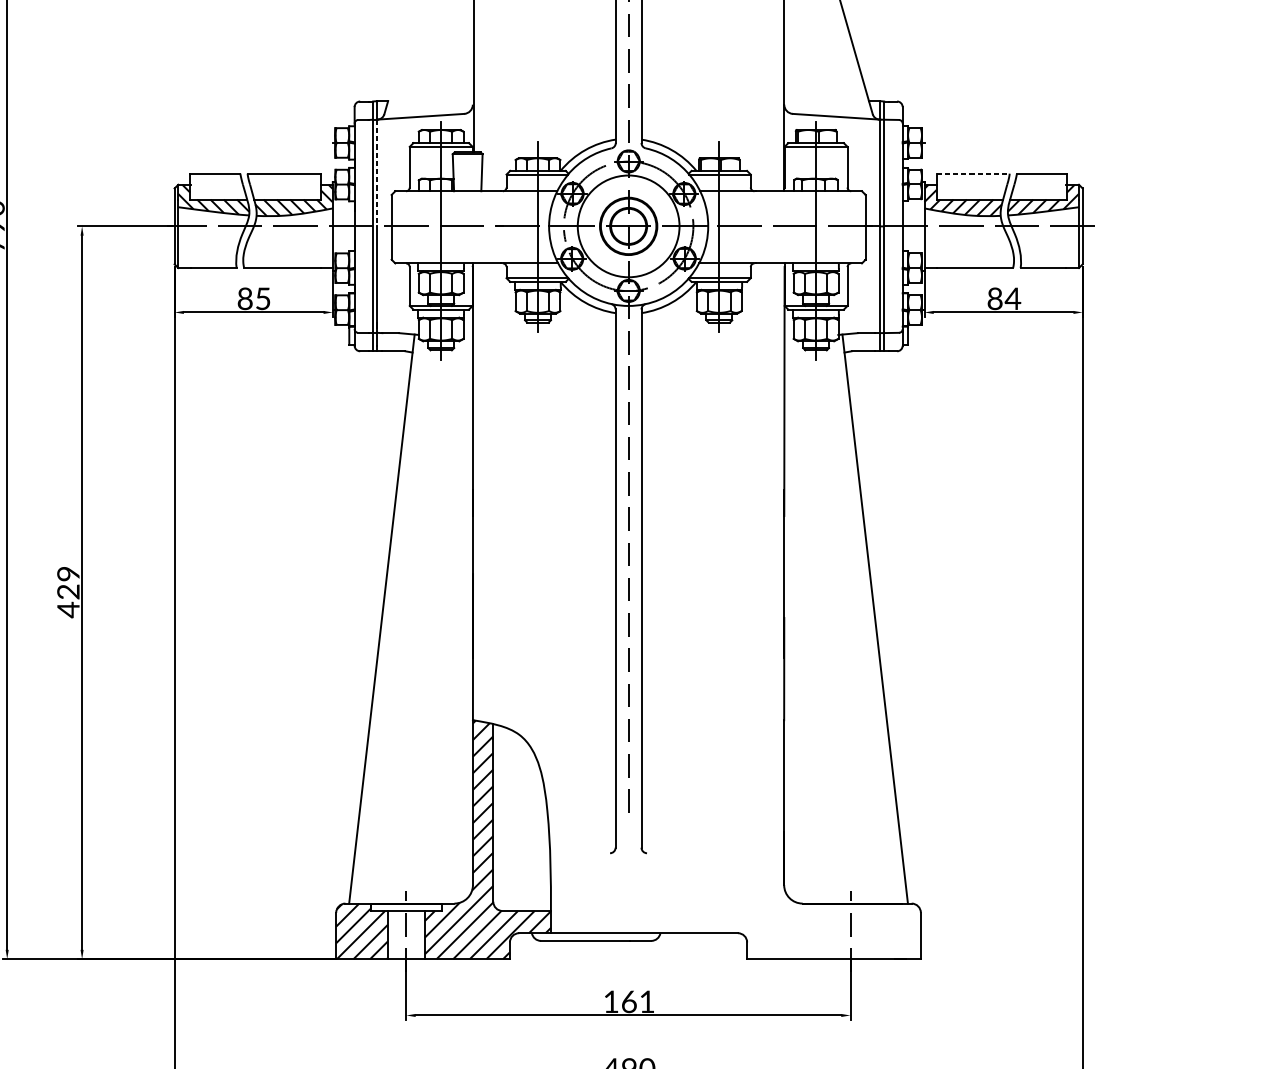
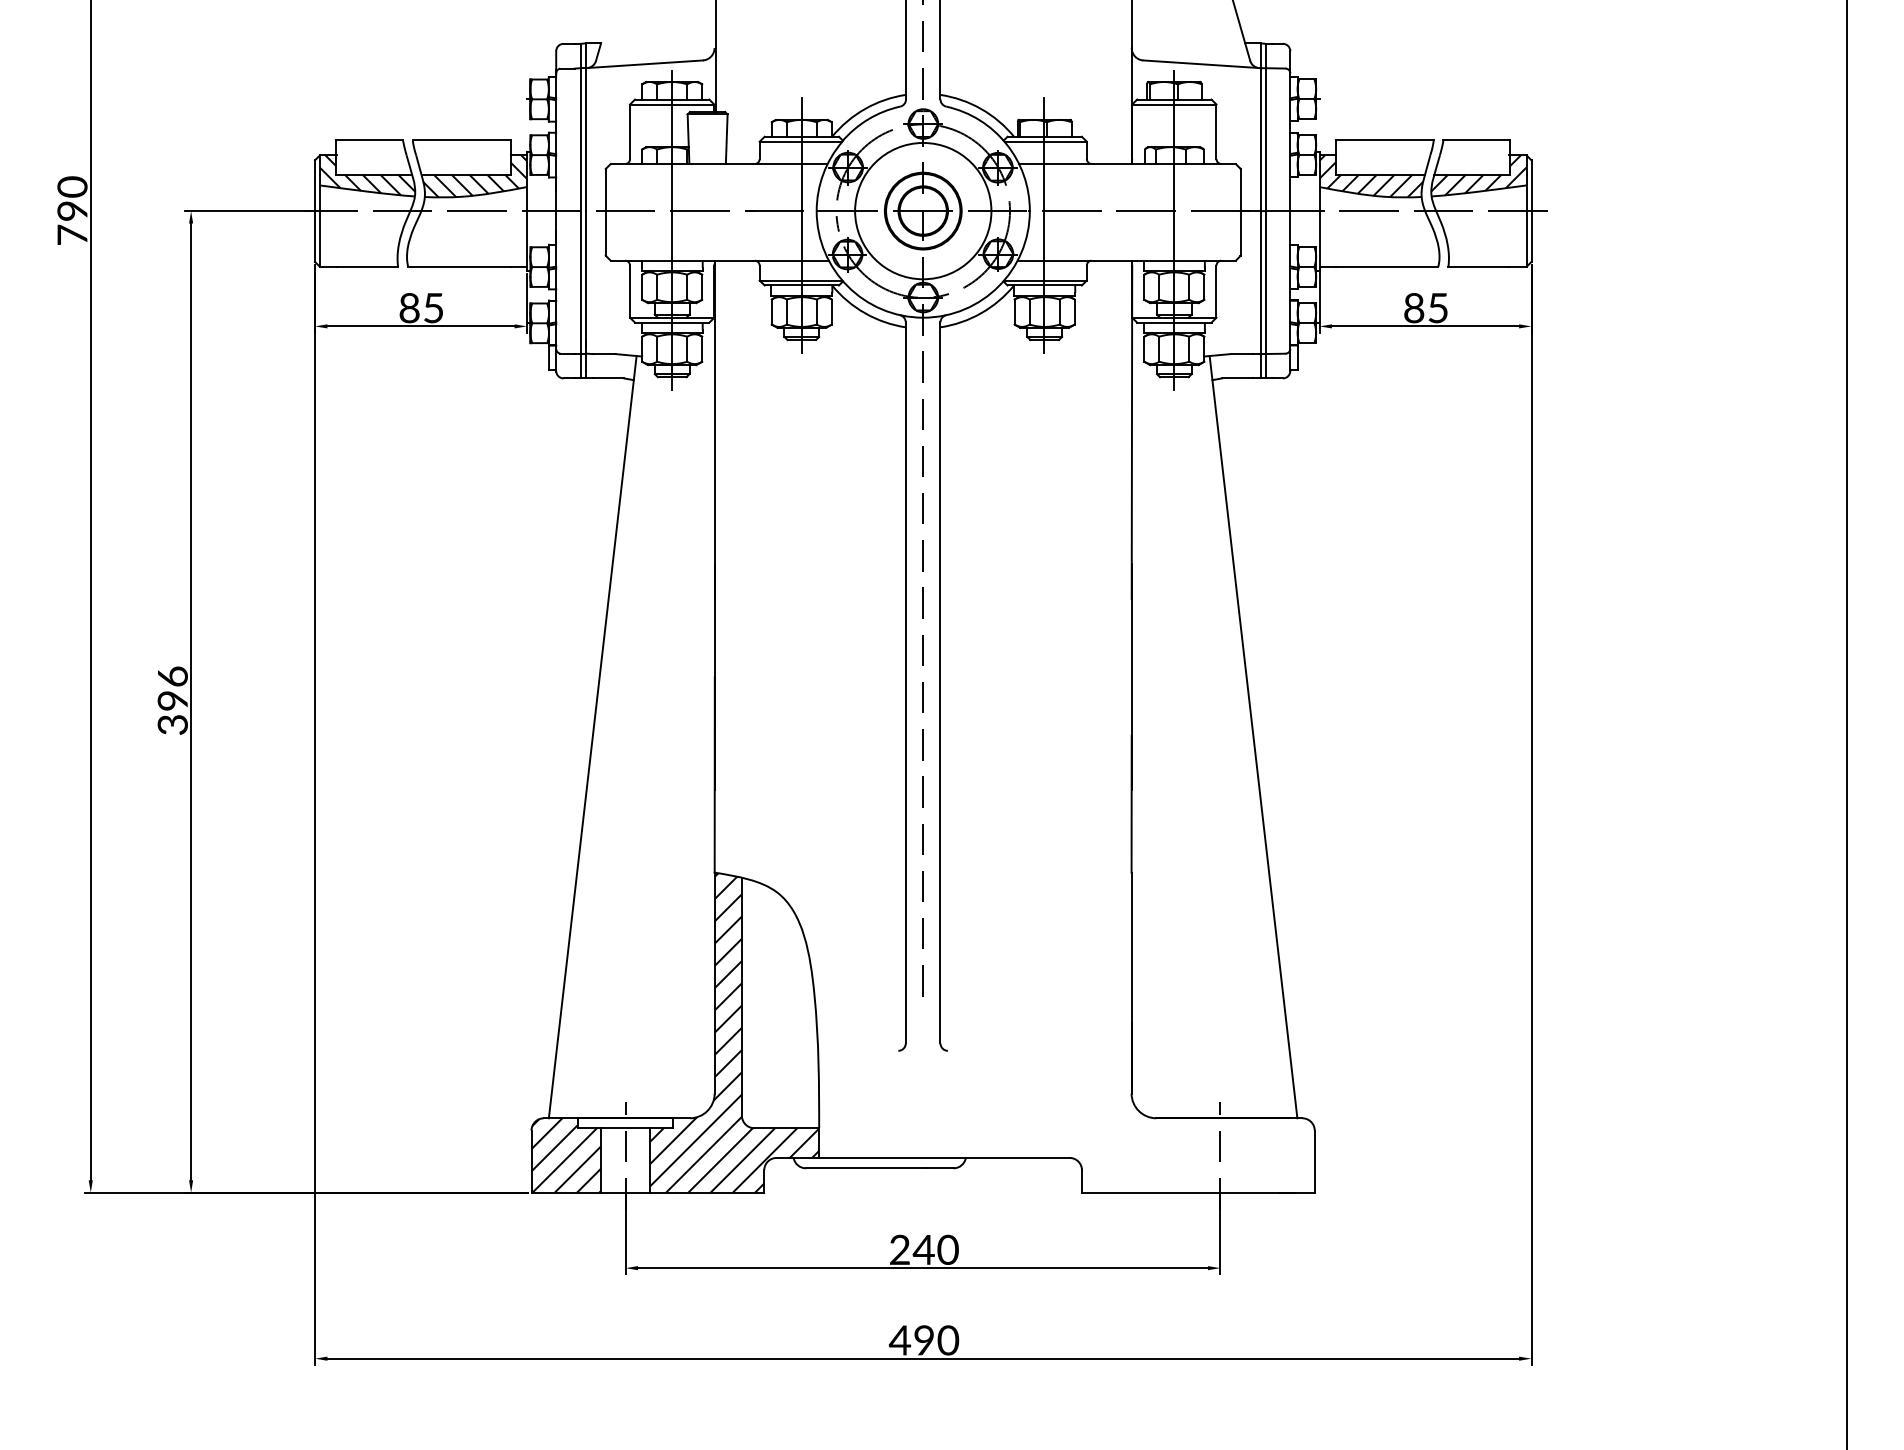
line: (376, 173) -> (585, 140), dashed -> solid
line: (973, 173) -> (1385, 140), dashed -> solid
text: (1012, 299) -> (1437, 308), 84 -> 85
text: (68, 592) -> (172, 701), 429 -> 396
text: (629, 1001) -> (924, 1249), 161 -> 240

